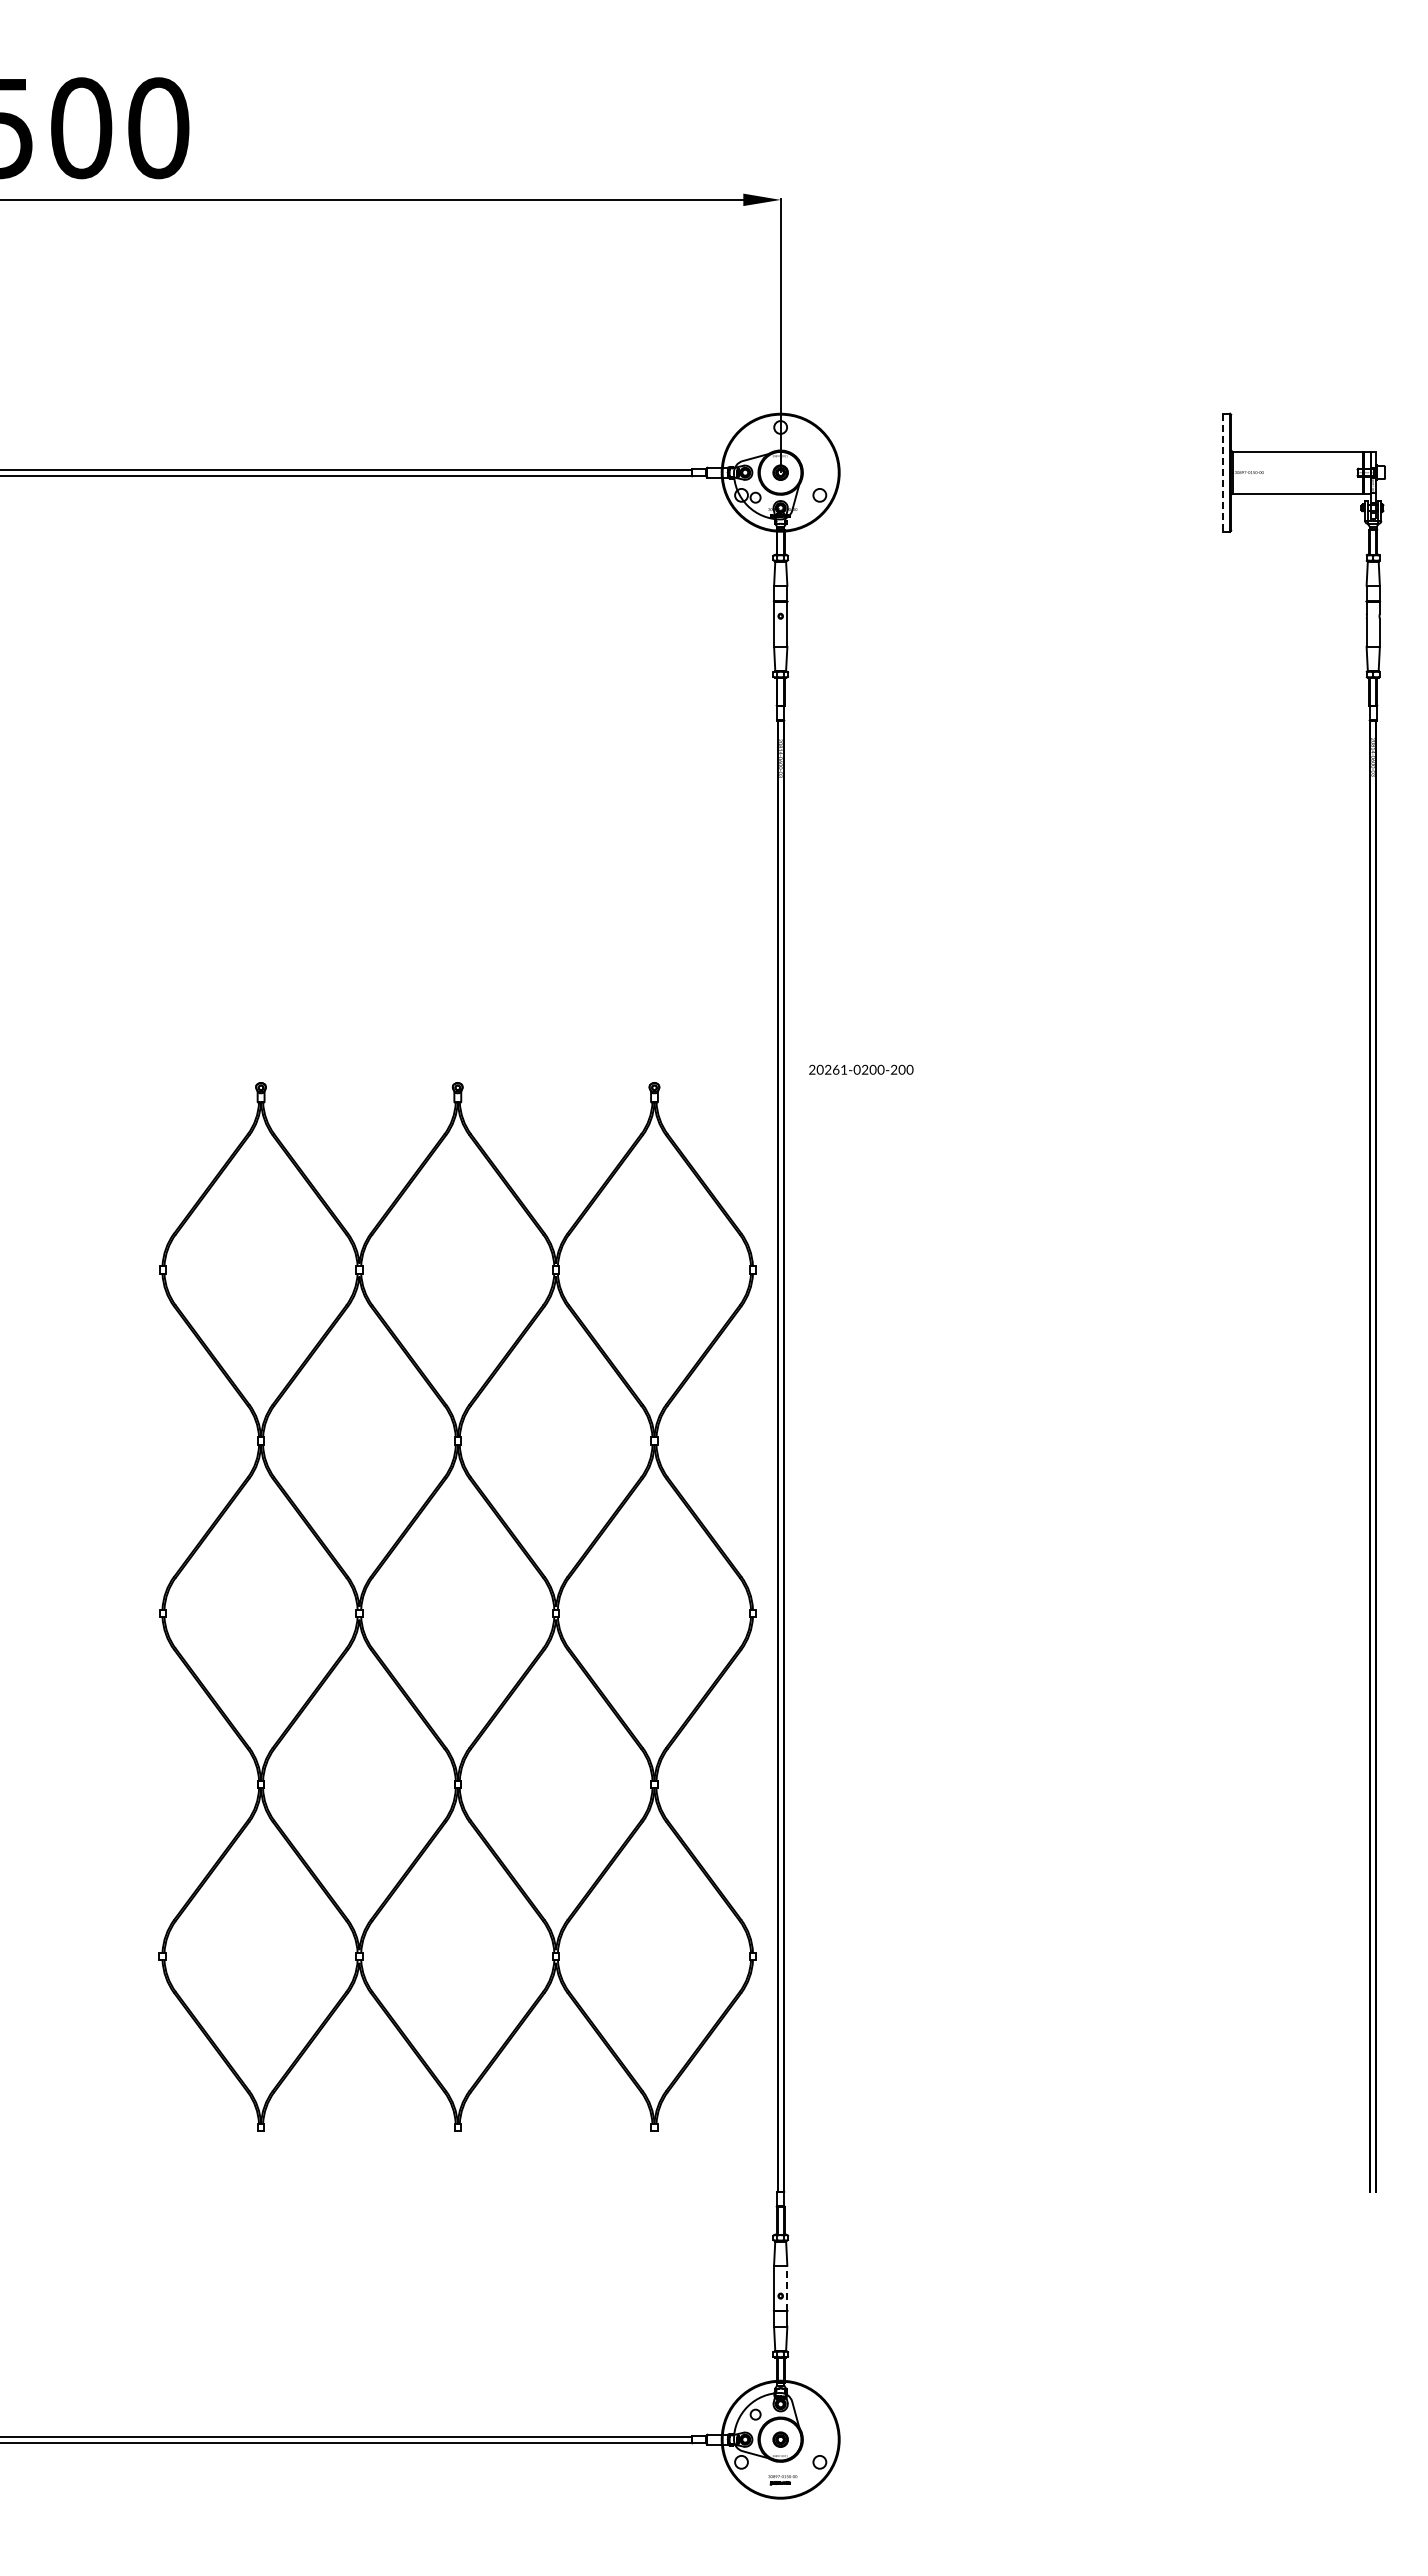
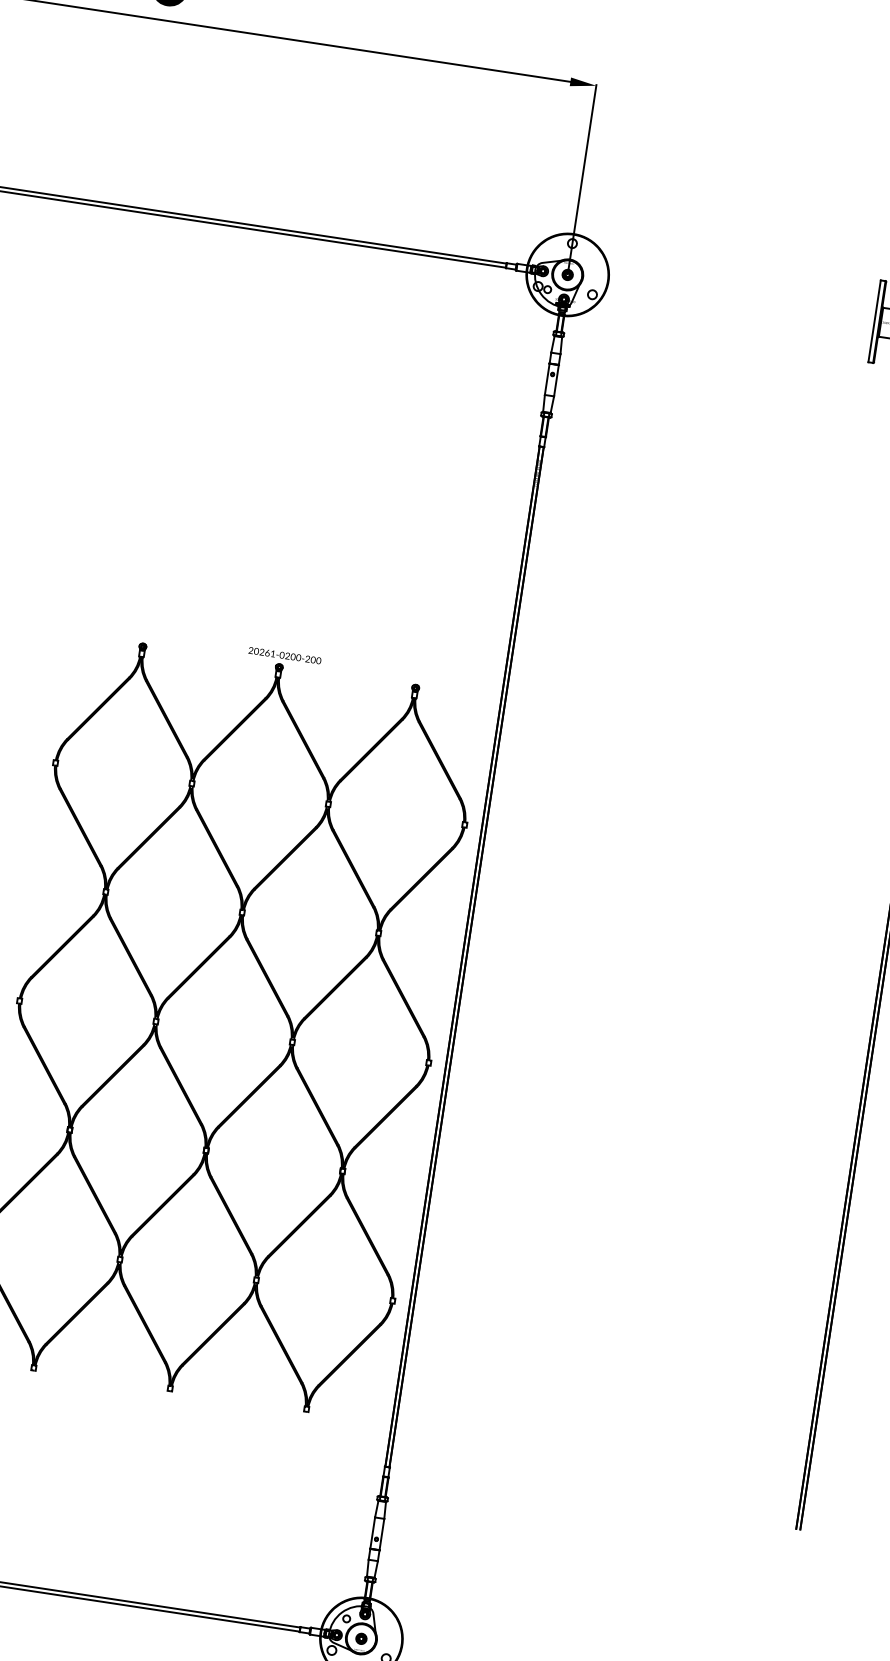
line: (1223, 473) -> (874, 321), dashed -> solid
text: (861, 1069) -> (285, 655), moved
line: (787, 2288) -> (382, 1534), dashed -> solid

